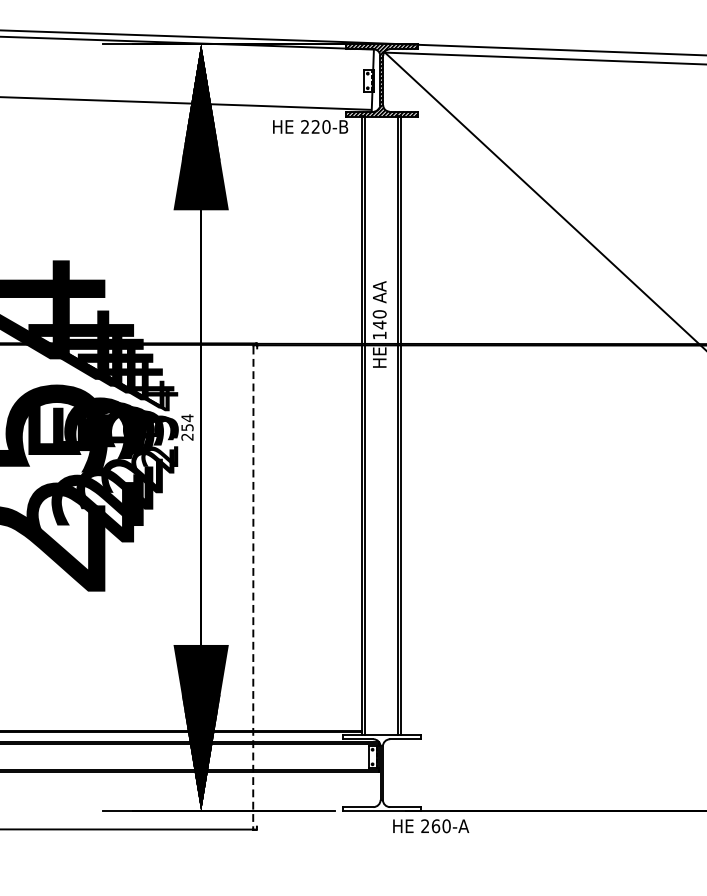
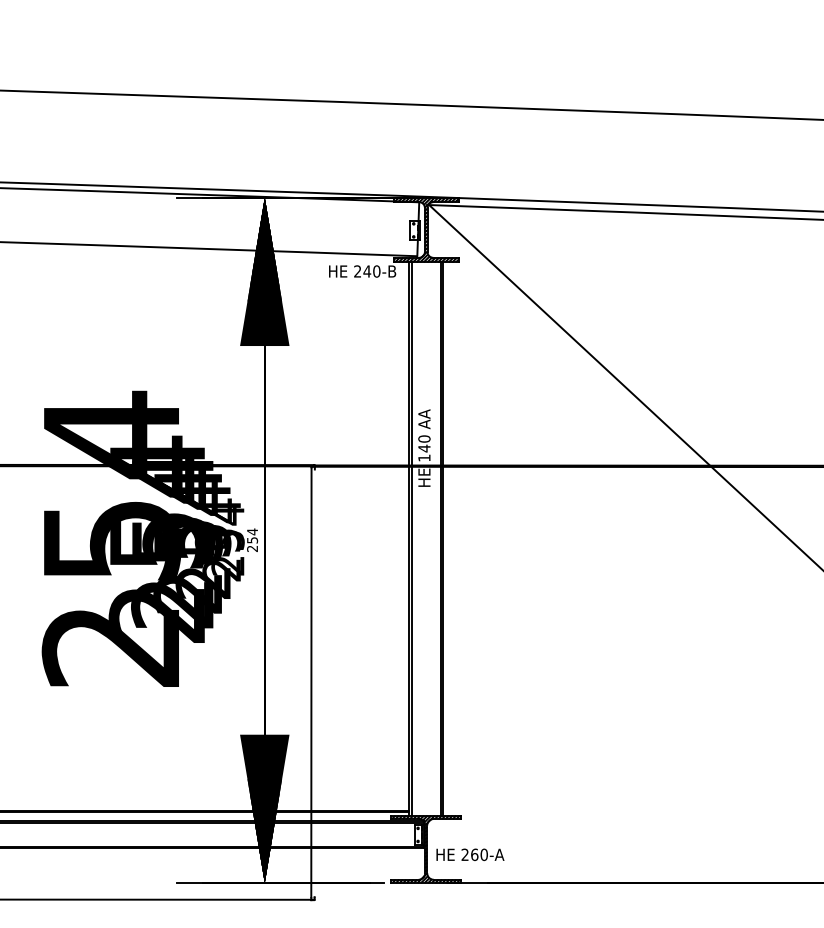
text: (316, 126) -> (367, 271), 220-B -> 240-B
line: (253, 586) -> (311, 682), dashed -> solid
hatch: (382, 773) -> (426, 849), added
text: (431, 825) -> (470, 854), moved

